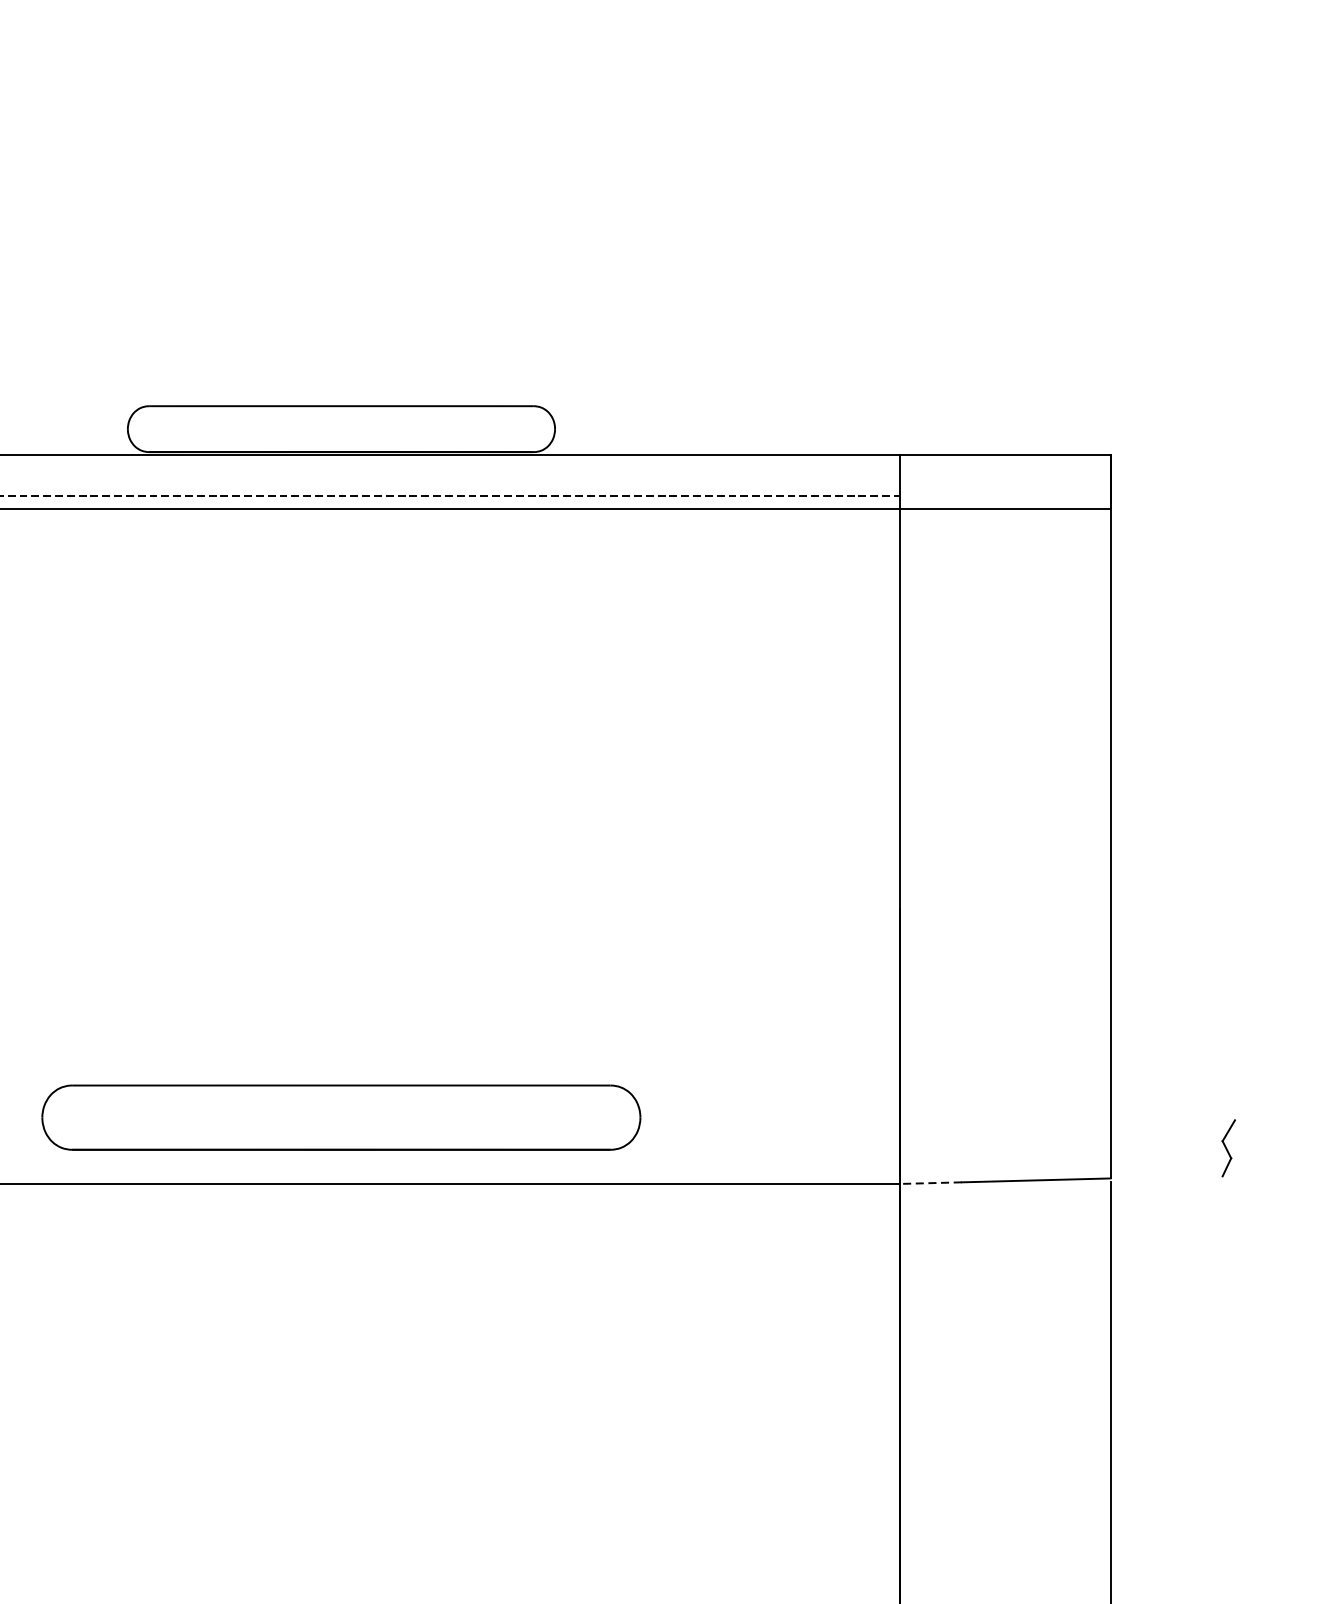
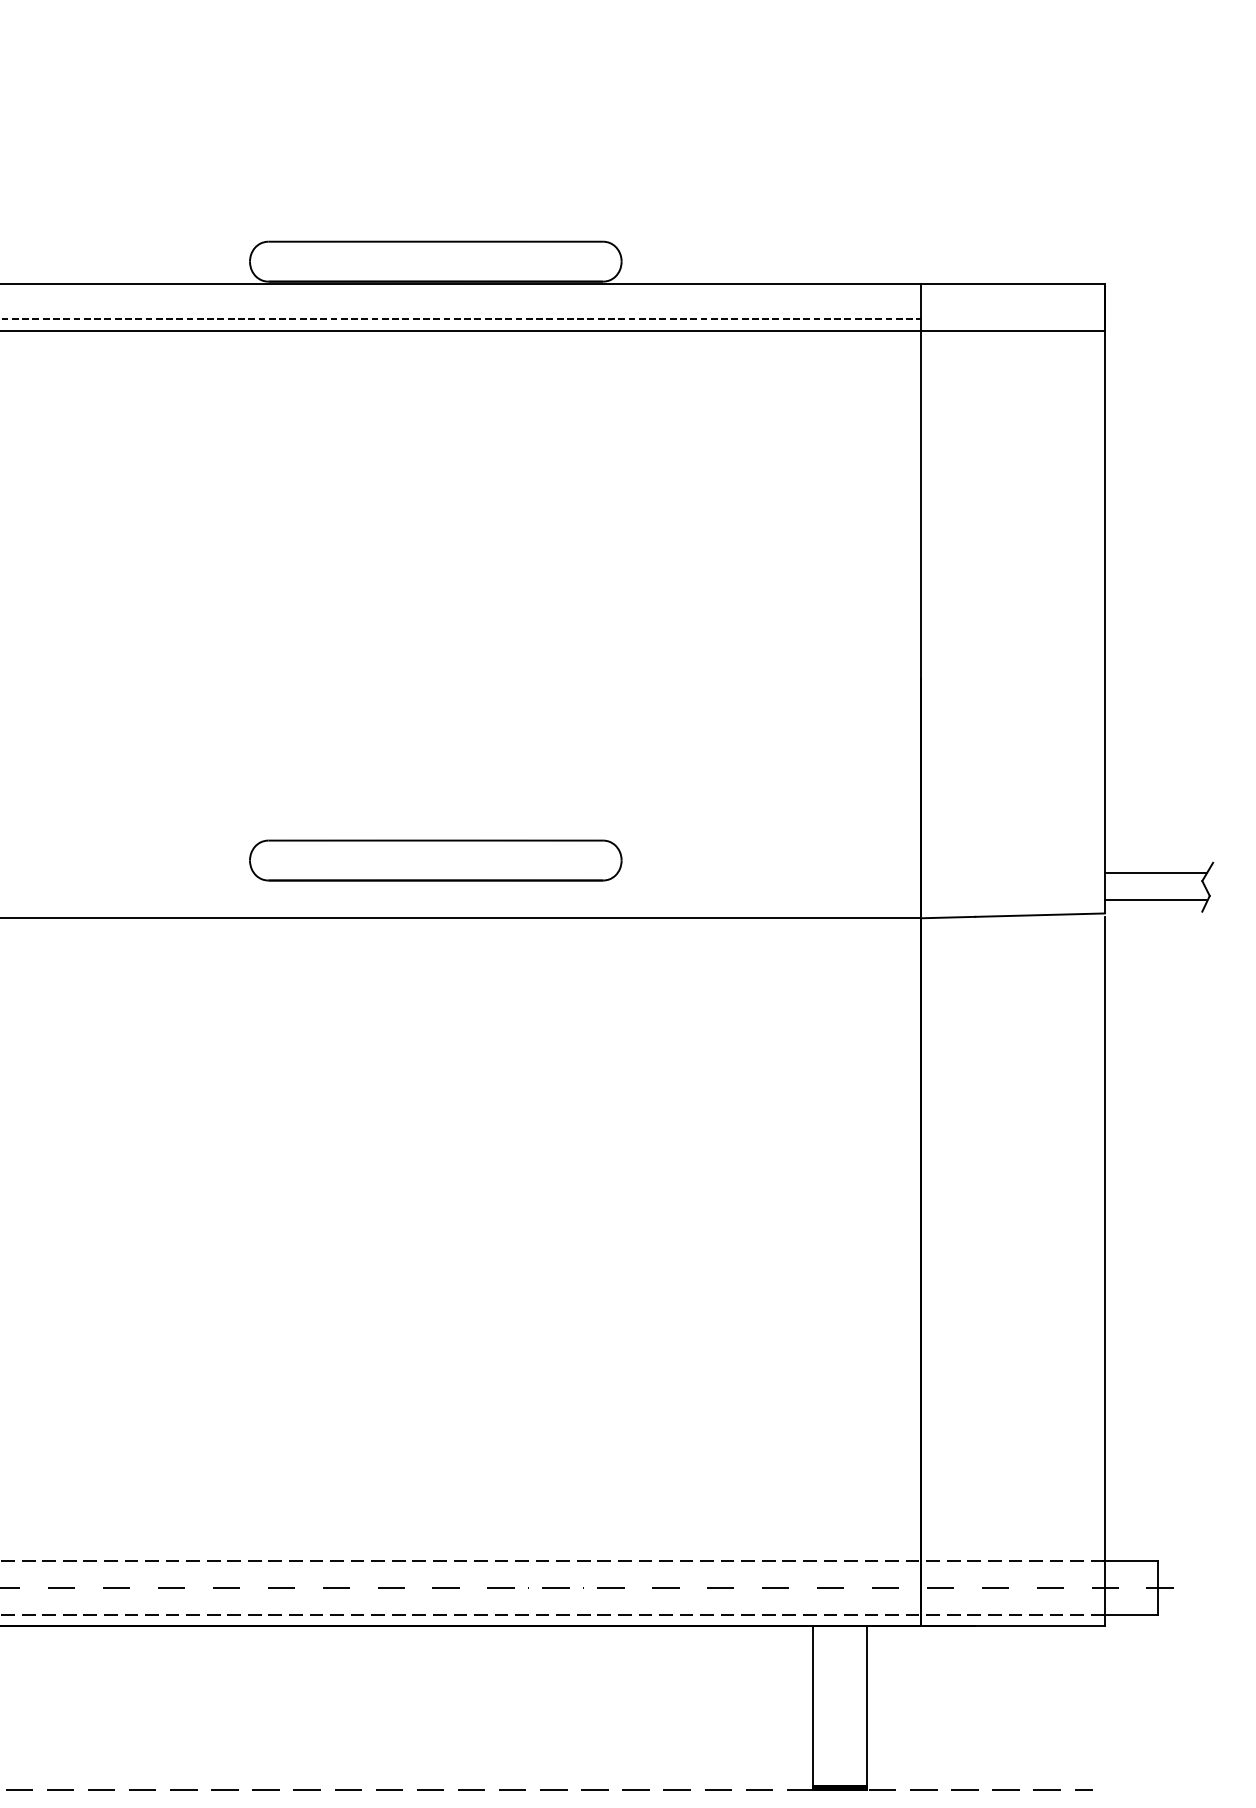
part: (341, 1117) -> (435, 860), size x0.71
line: (1168, 1132) -> (1155, 873), added
line: (1168, 1163) -> (1155, 900), added
line: (930, 1183) -> (948, 917), dashed -> solid

